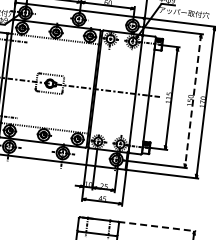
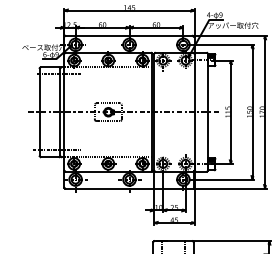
line: (193, 101) -> (252, 112), dashed -> solid
line: (157, 226) -> (232, 241), dashed -> solid

